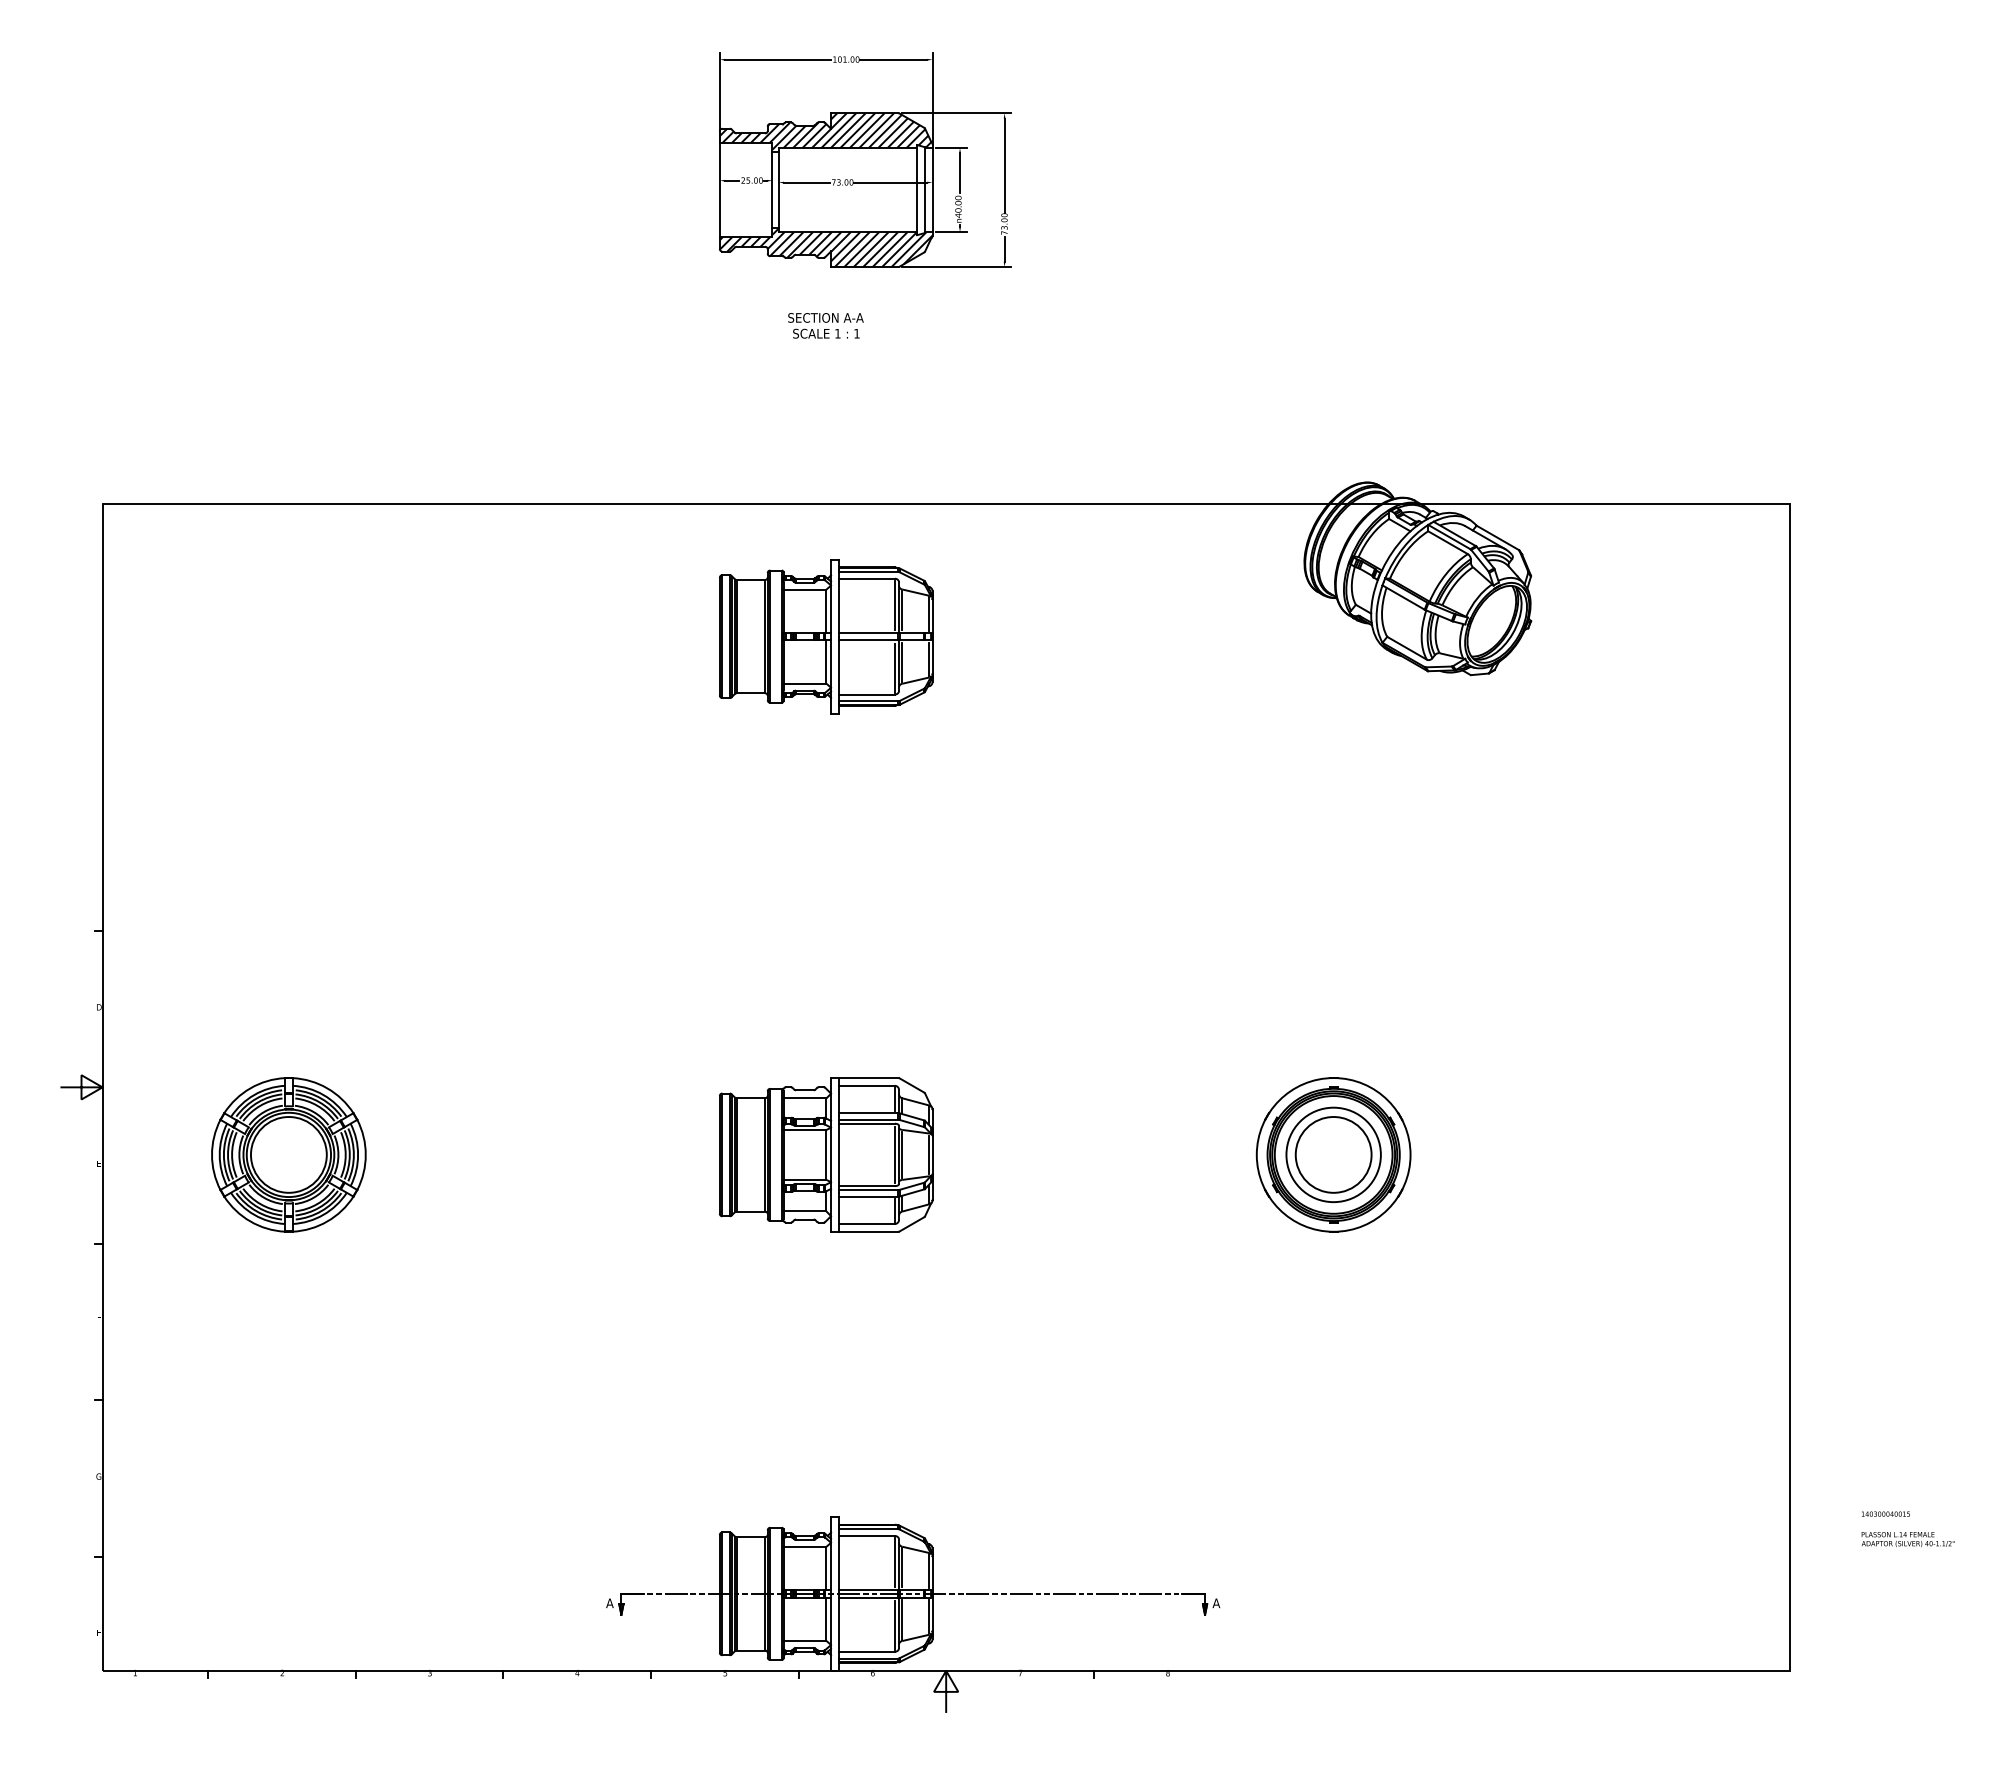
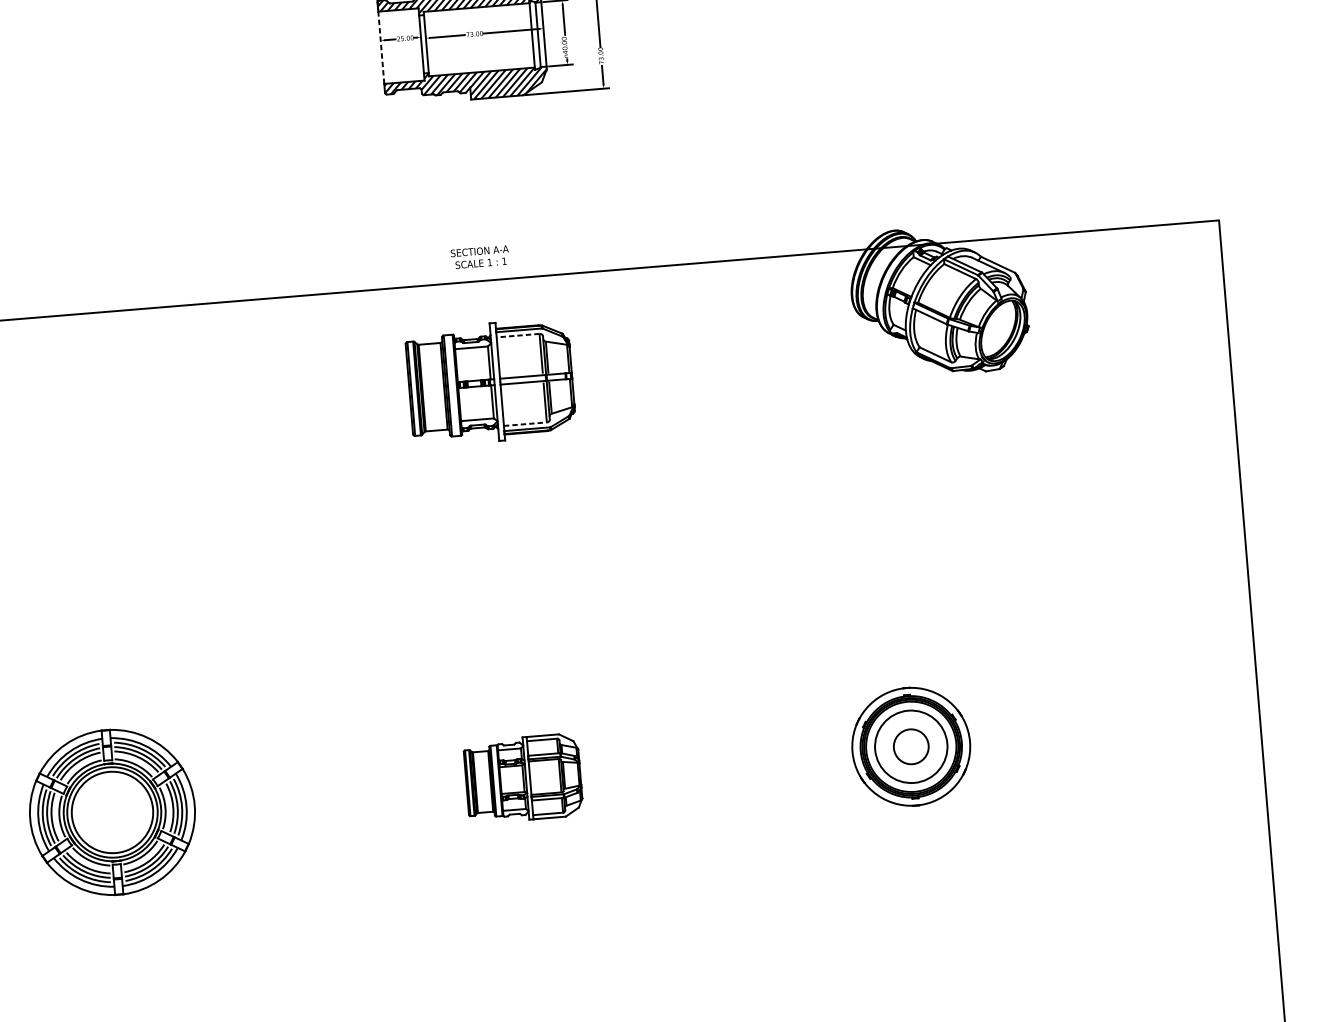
line: (719, 189) -> (381, 47), solid -> dashed
text: (825, 325) -> (479, 257), moved
line: (866, 578) -> (517, 335), solid -> dashed
line: (867, 694) -> (525, 424), solid -> dashed
part: (288, 1154) -> (112, 812), size x1.4
part: (826, 1154) -> (523, 778), size x0.7
circle: (1333, 1154) -> (911, 746), size x0.6

